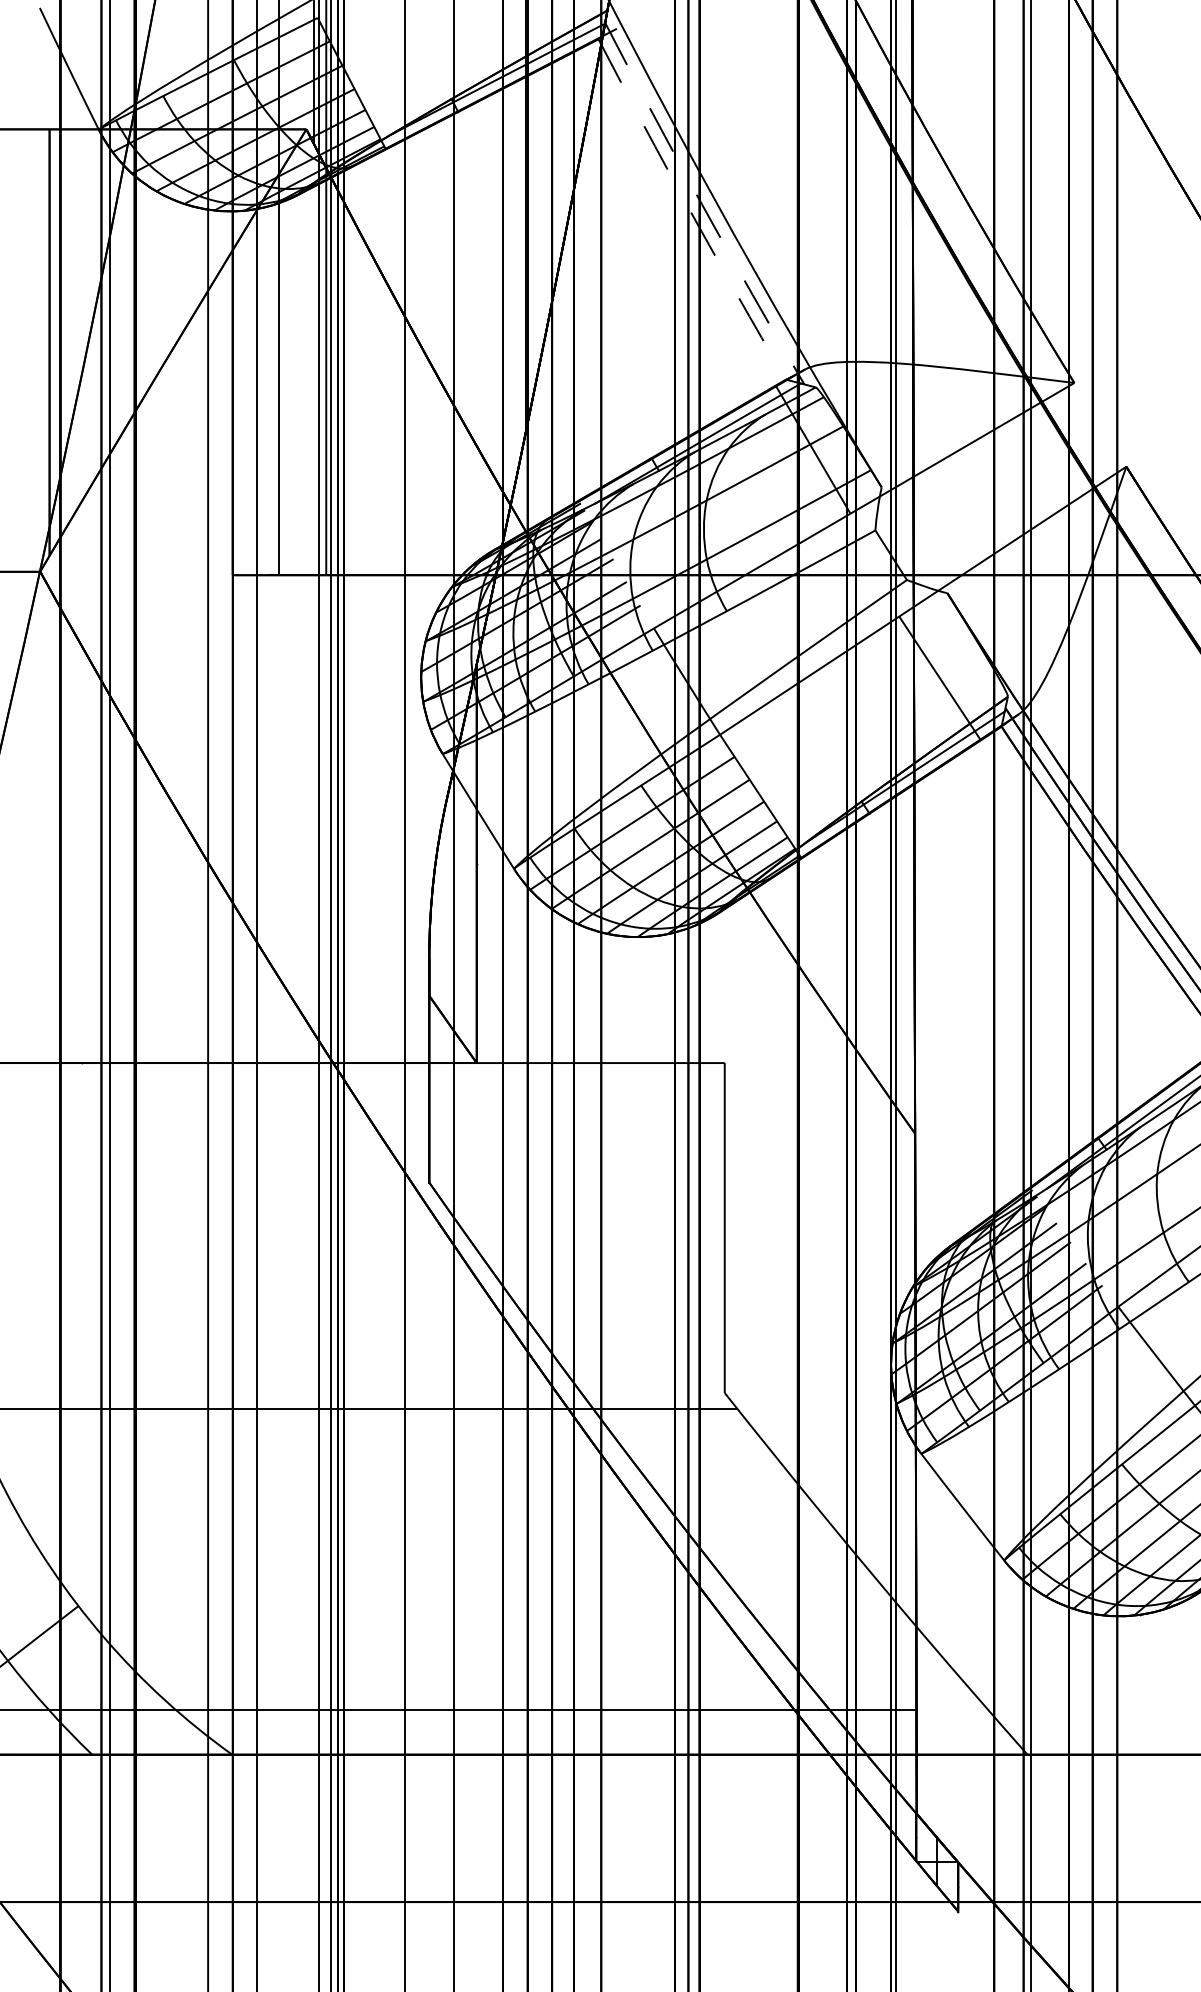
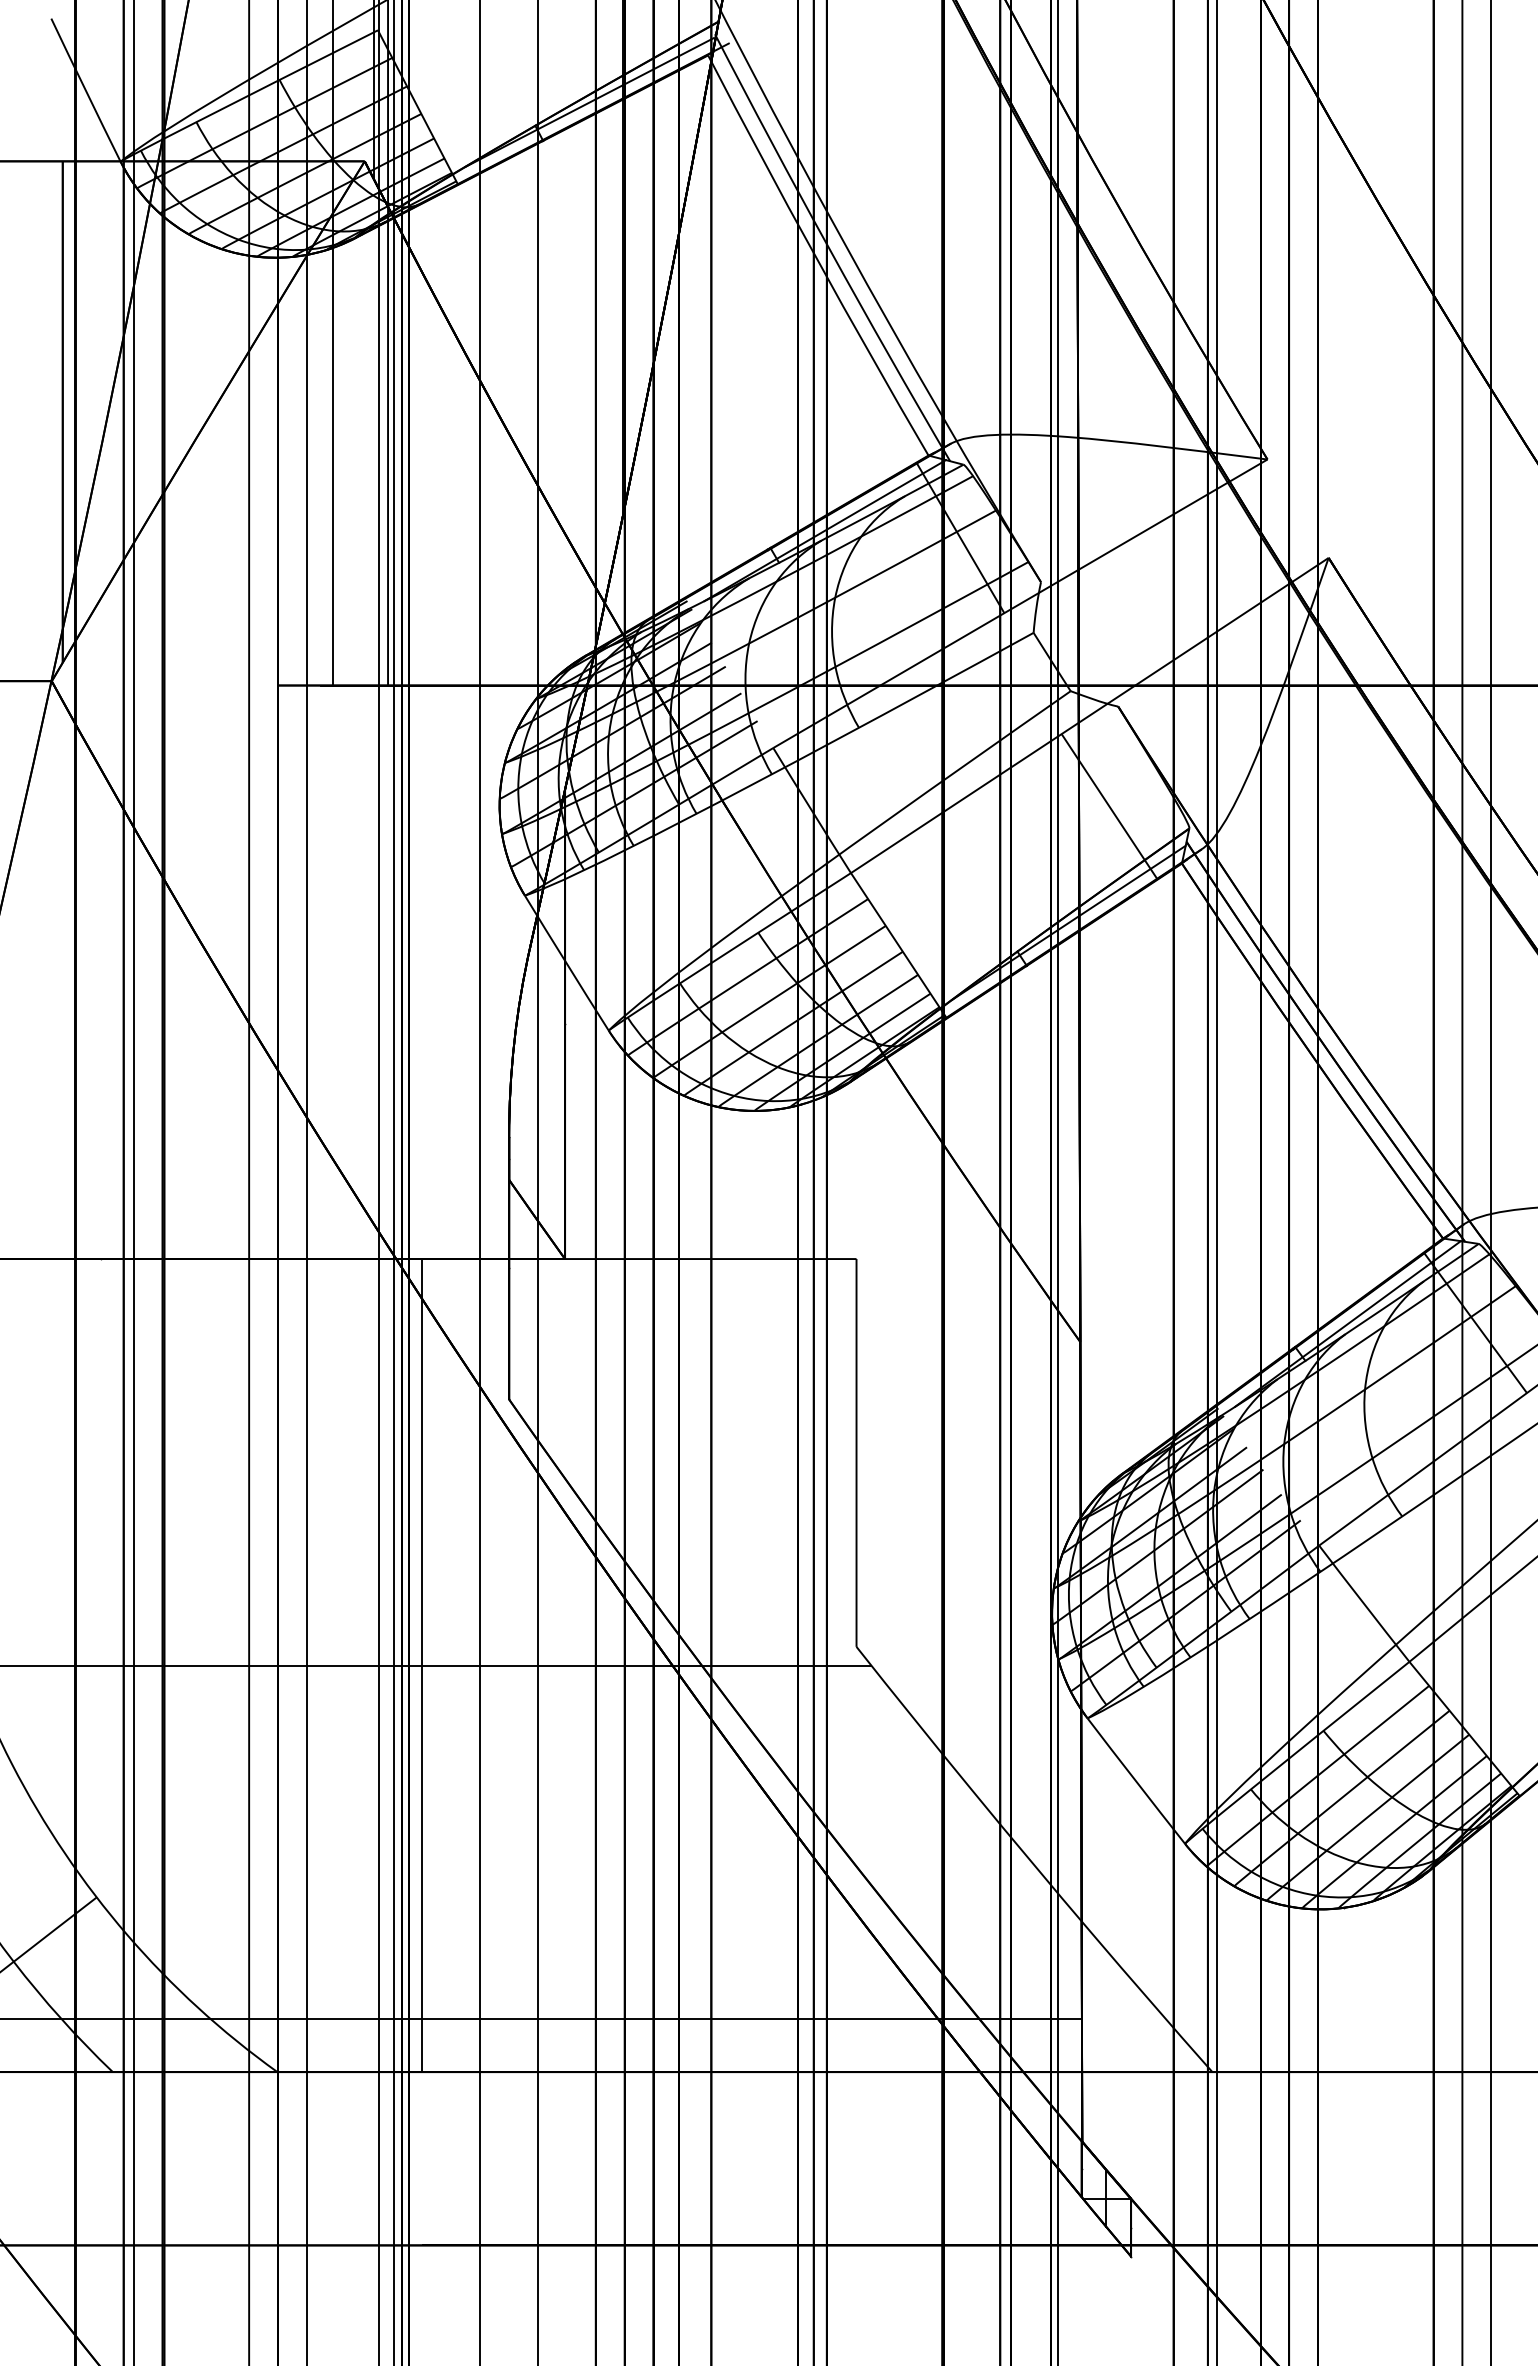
arc: (701, 204) -> (829, 249), dashed -> solid
arc: (689, 210) -> (815, 256), dashed -> solid
line: (355, 1408) -> (422, 1665), added

